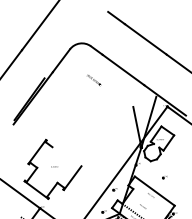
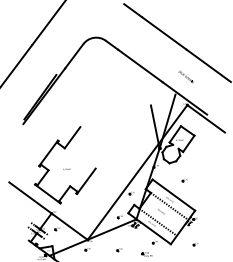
text: (93, 79) -> (185, 76), moved
line: (59, 137) -> (72, 137), added
line: (150, 200) -> (169, 205), added

